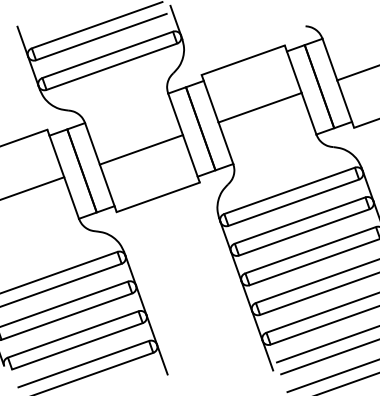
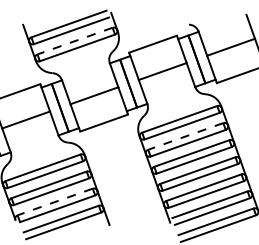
line: (108, 55) -> (75, 41), solid -> dashed
line: (299, 220) -> (185, 136), solid -> dashed
line: (73, 333) -> (55, 201), solid -> dashed

